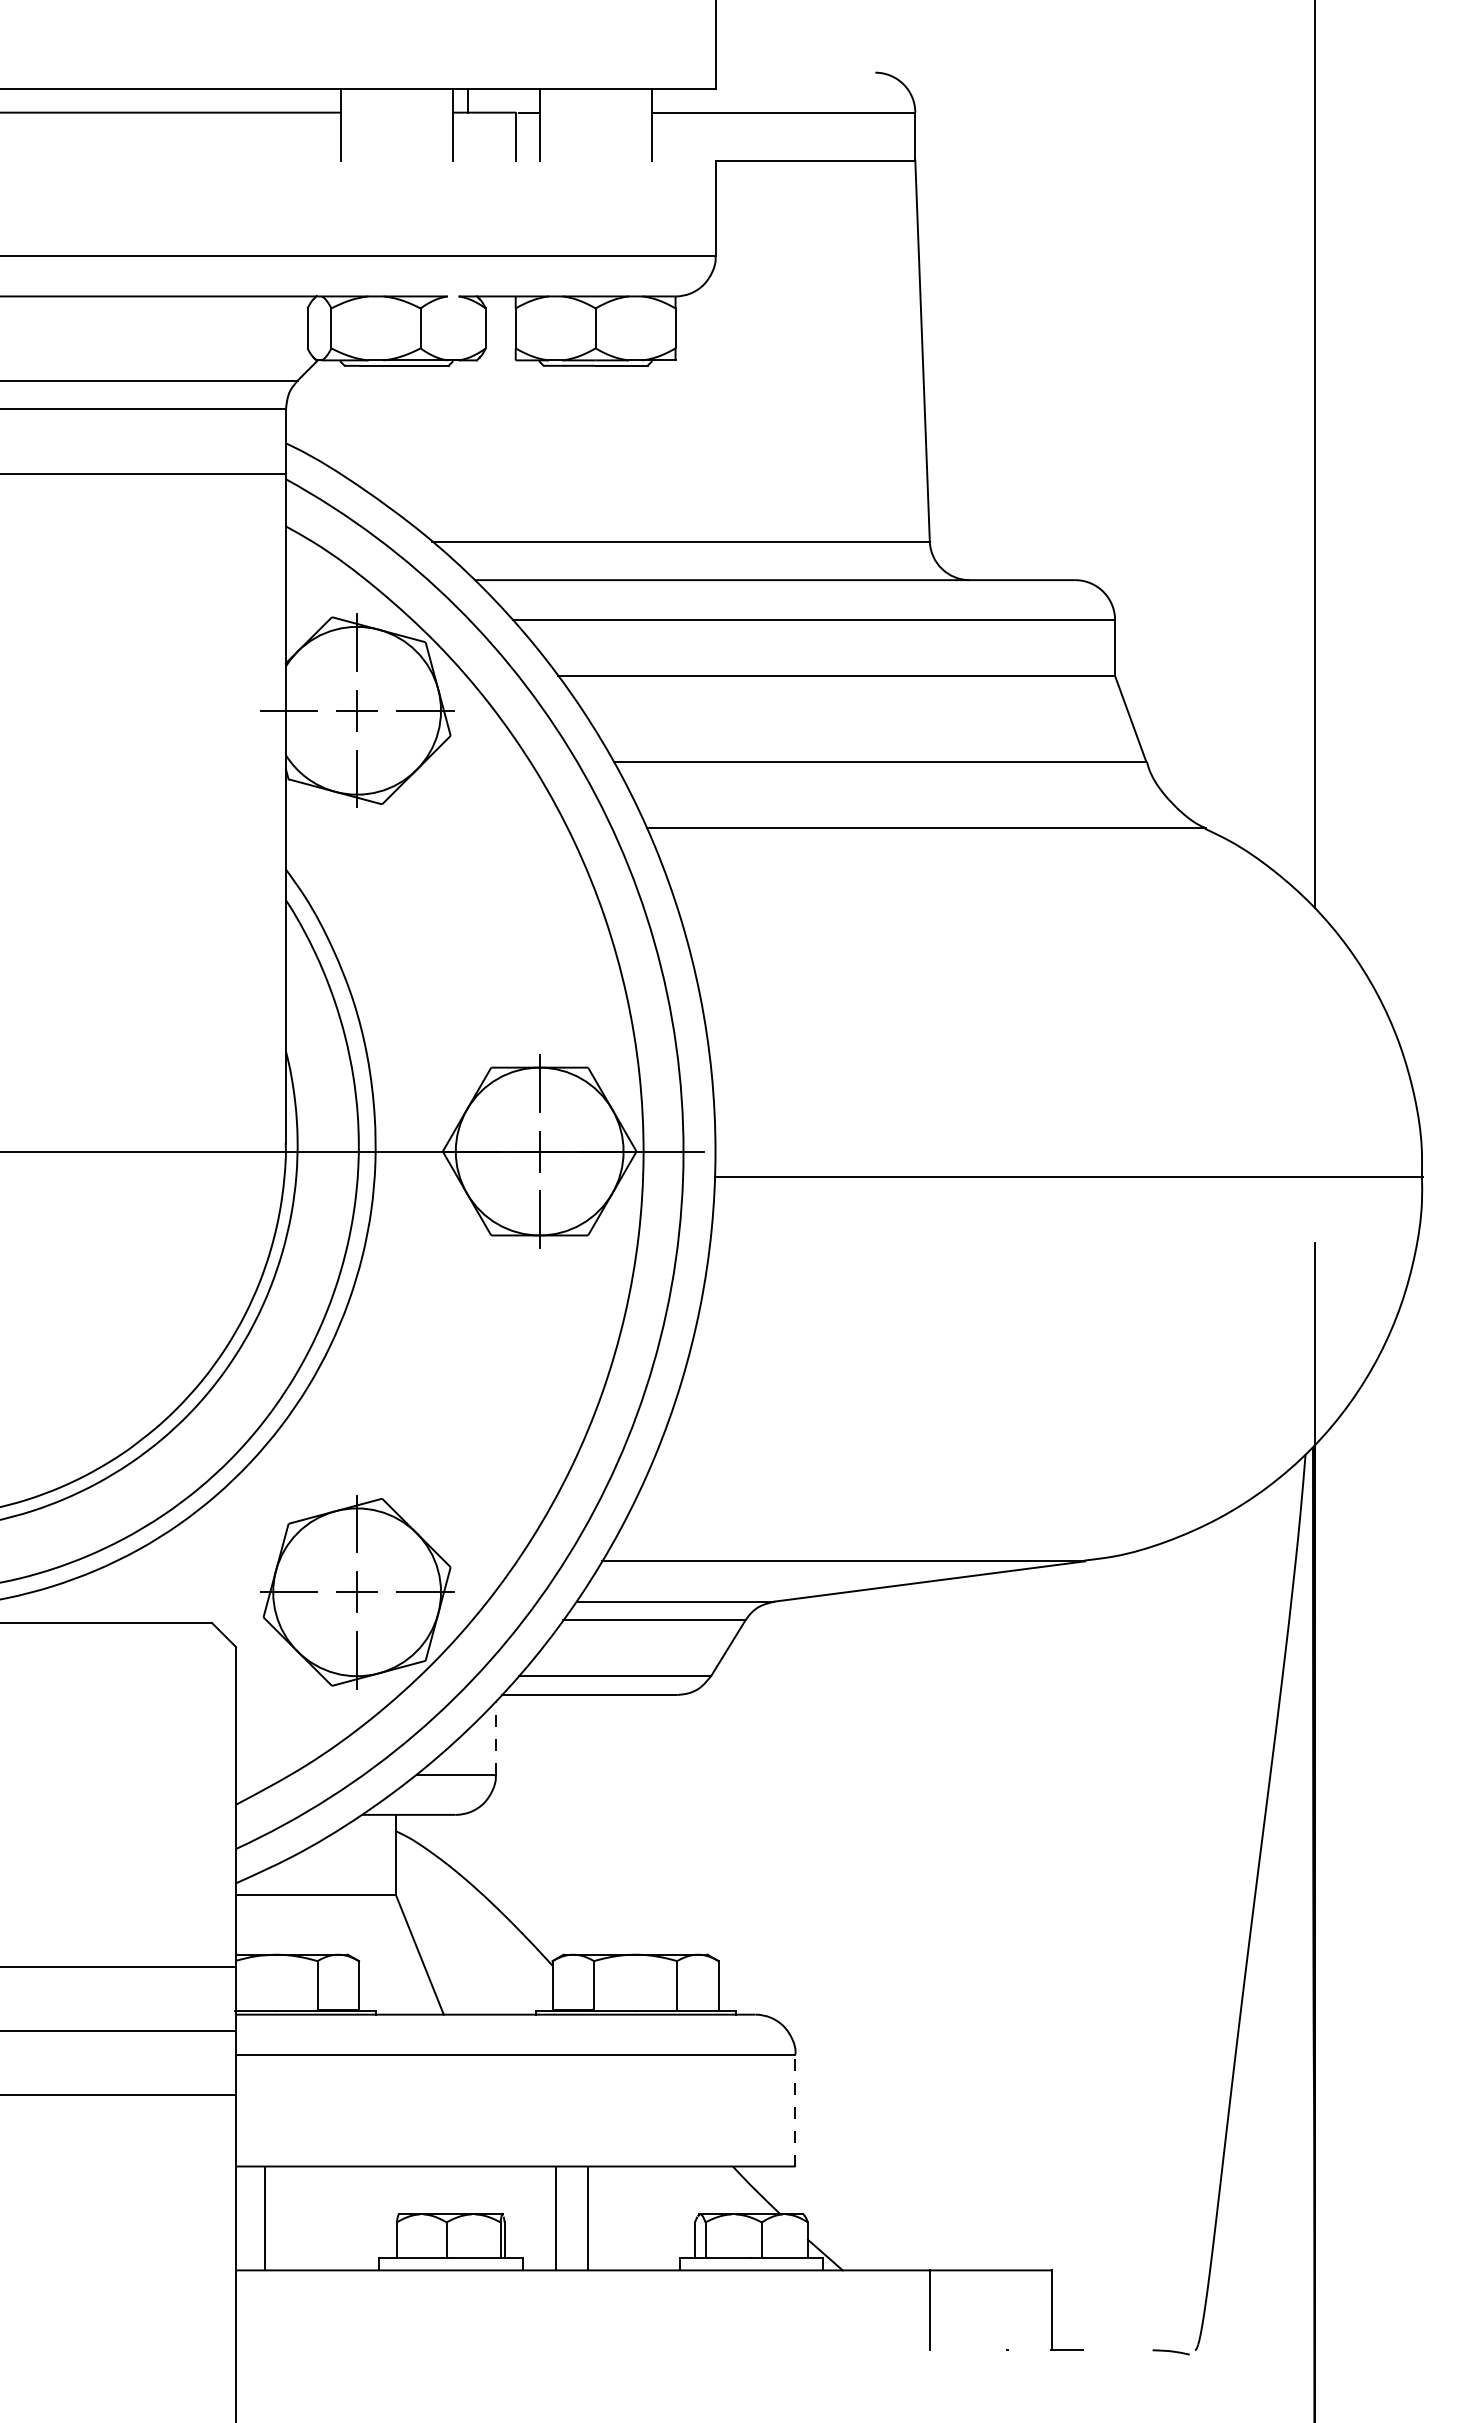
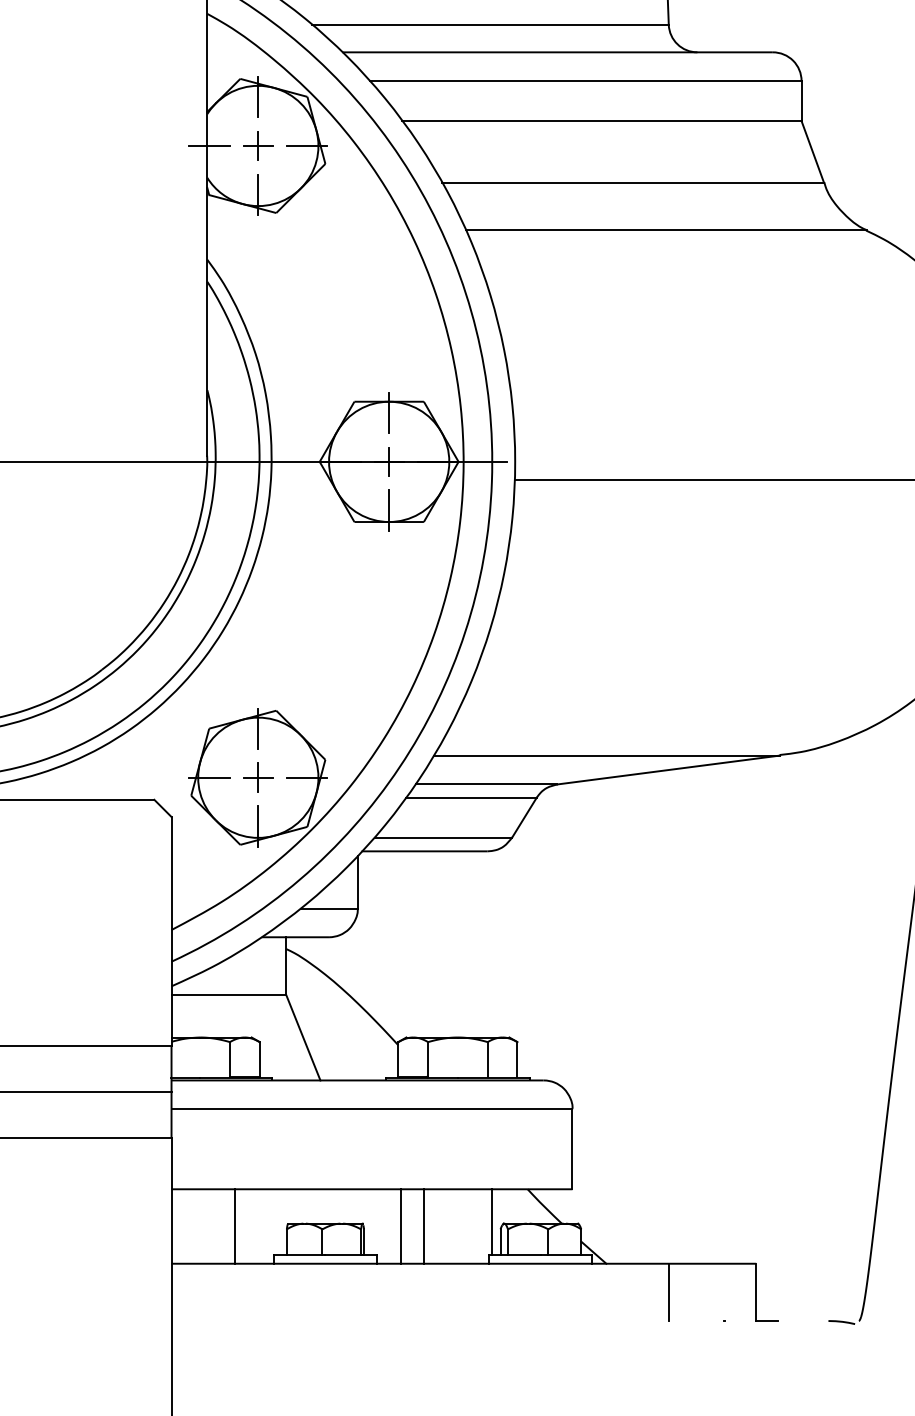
line: (495, 1737) -> (357, 881), dashed -> solid
line: (795, 2110) -> (572, 1149), dashed -> solid
line: (683, 2212) -> (492, 1222), added
line: (264, 2218) -> (234, 1226), moved

